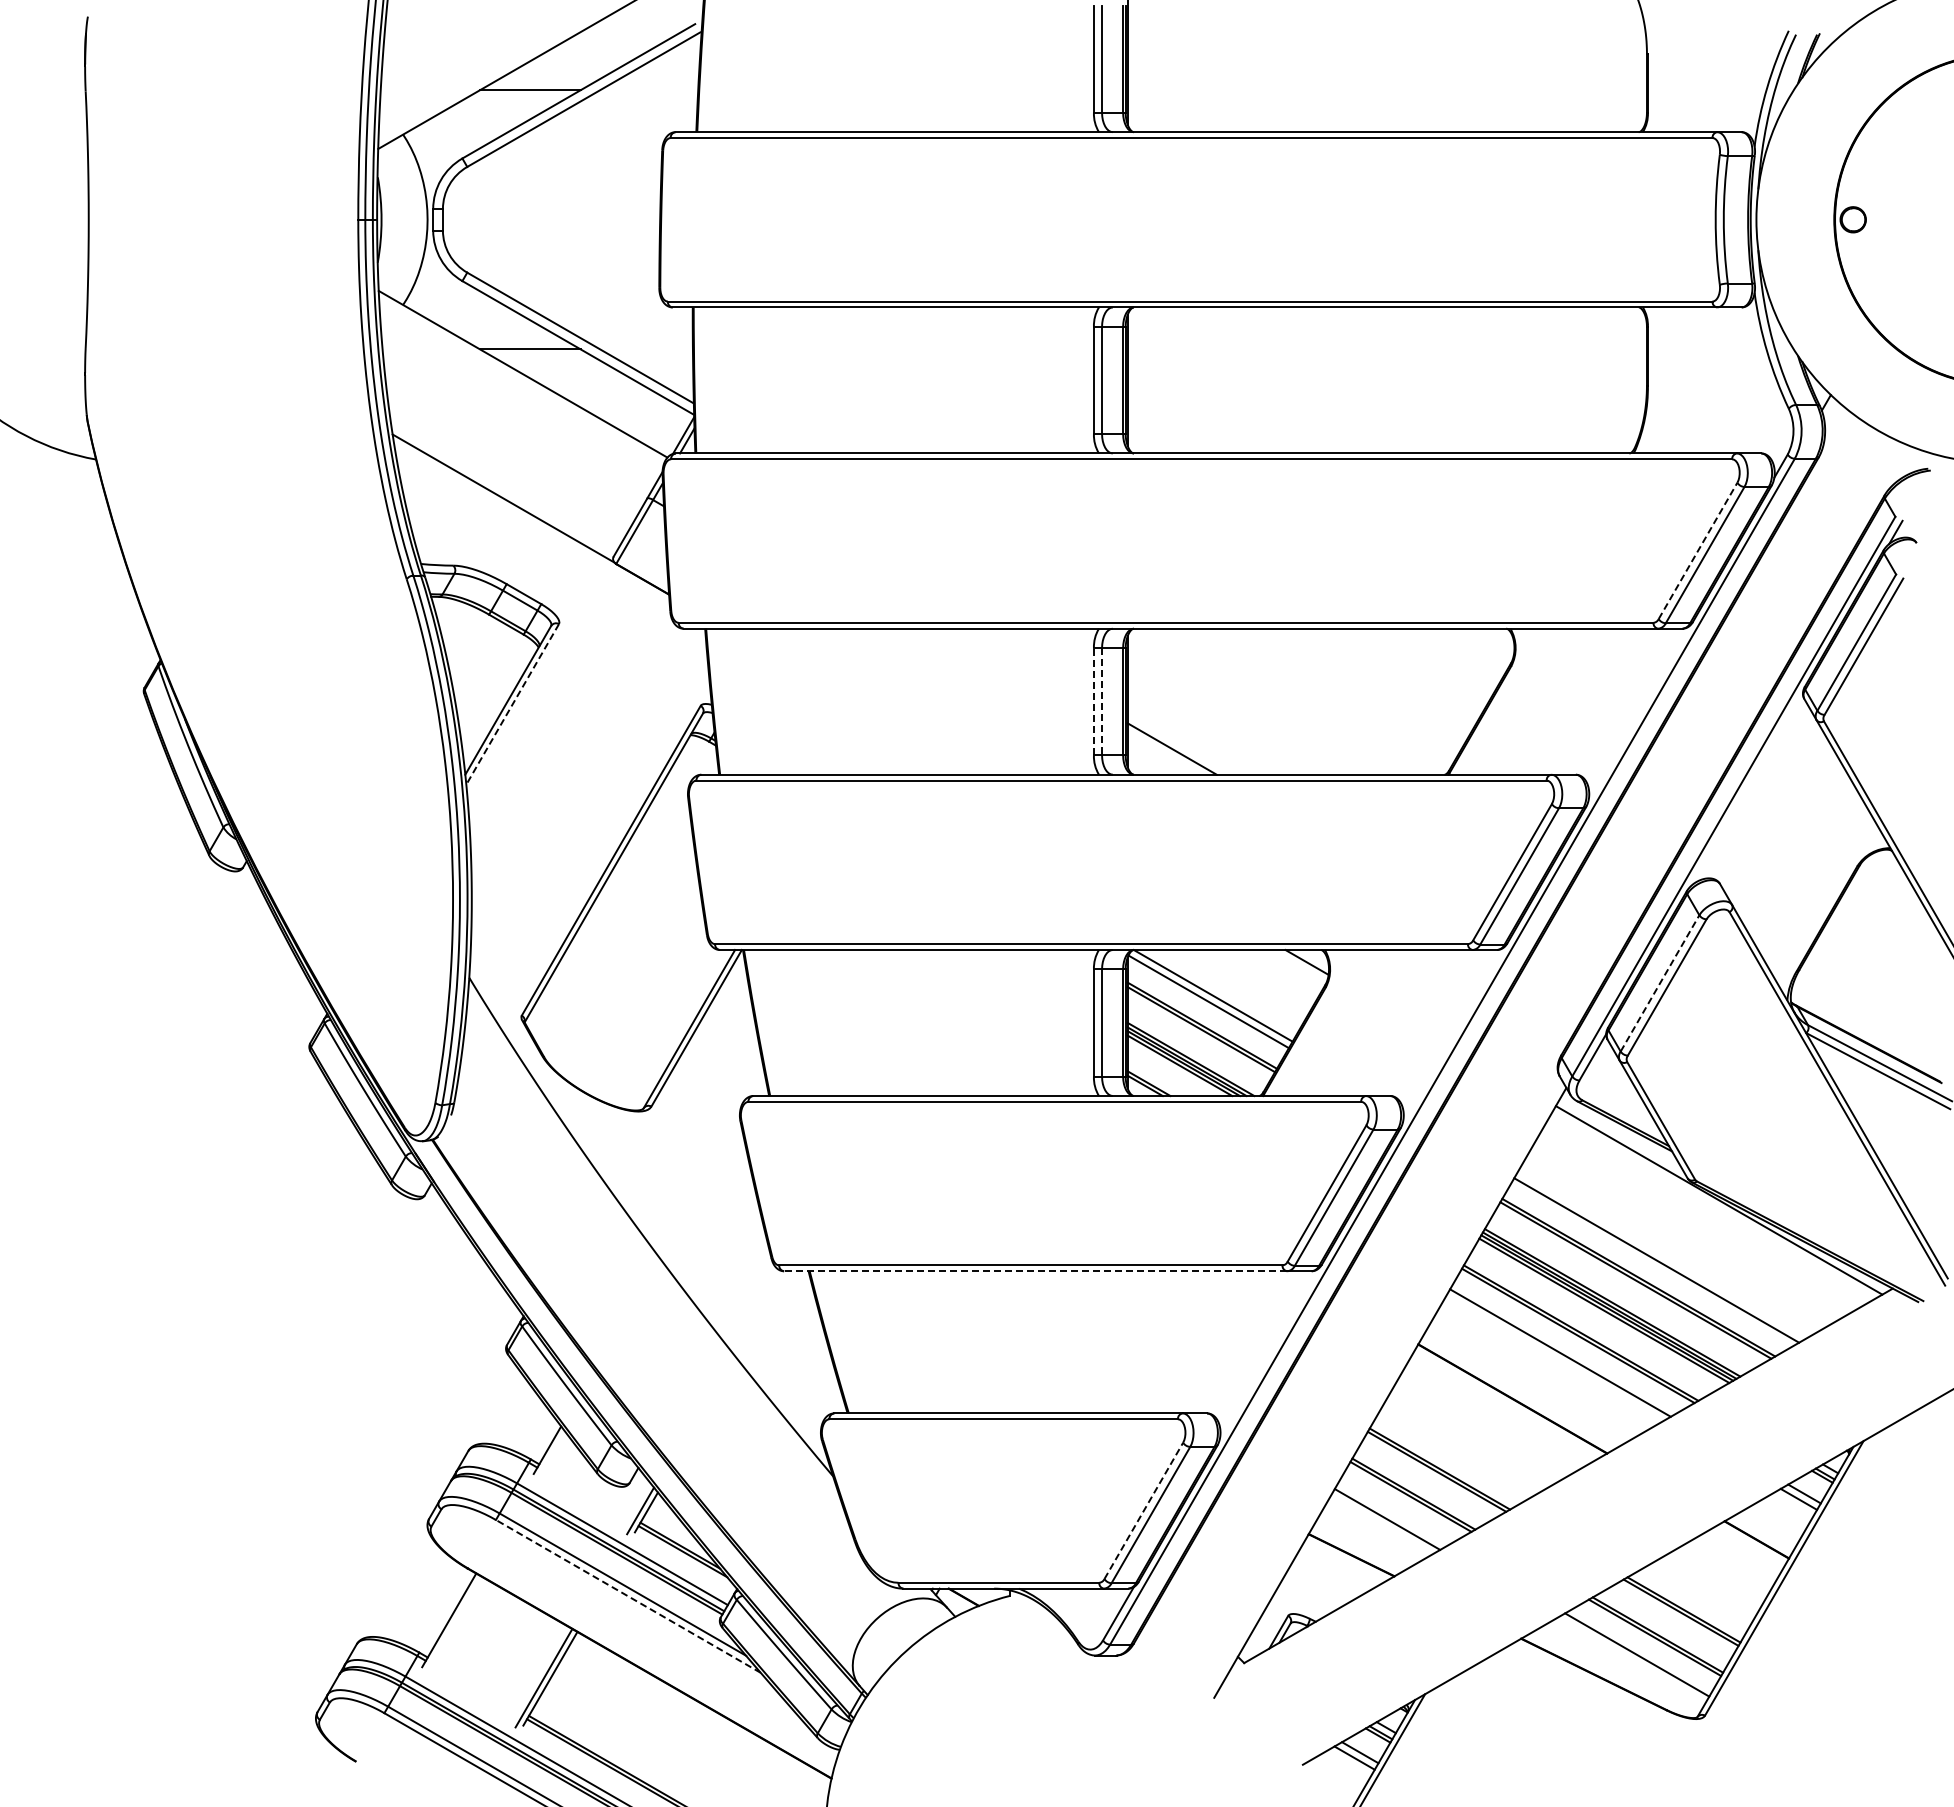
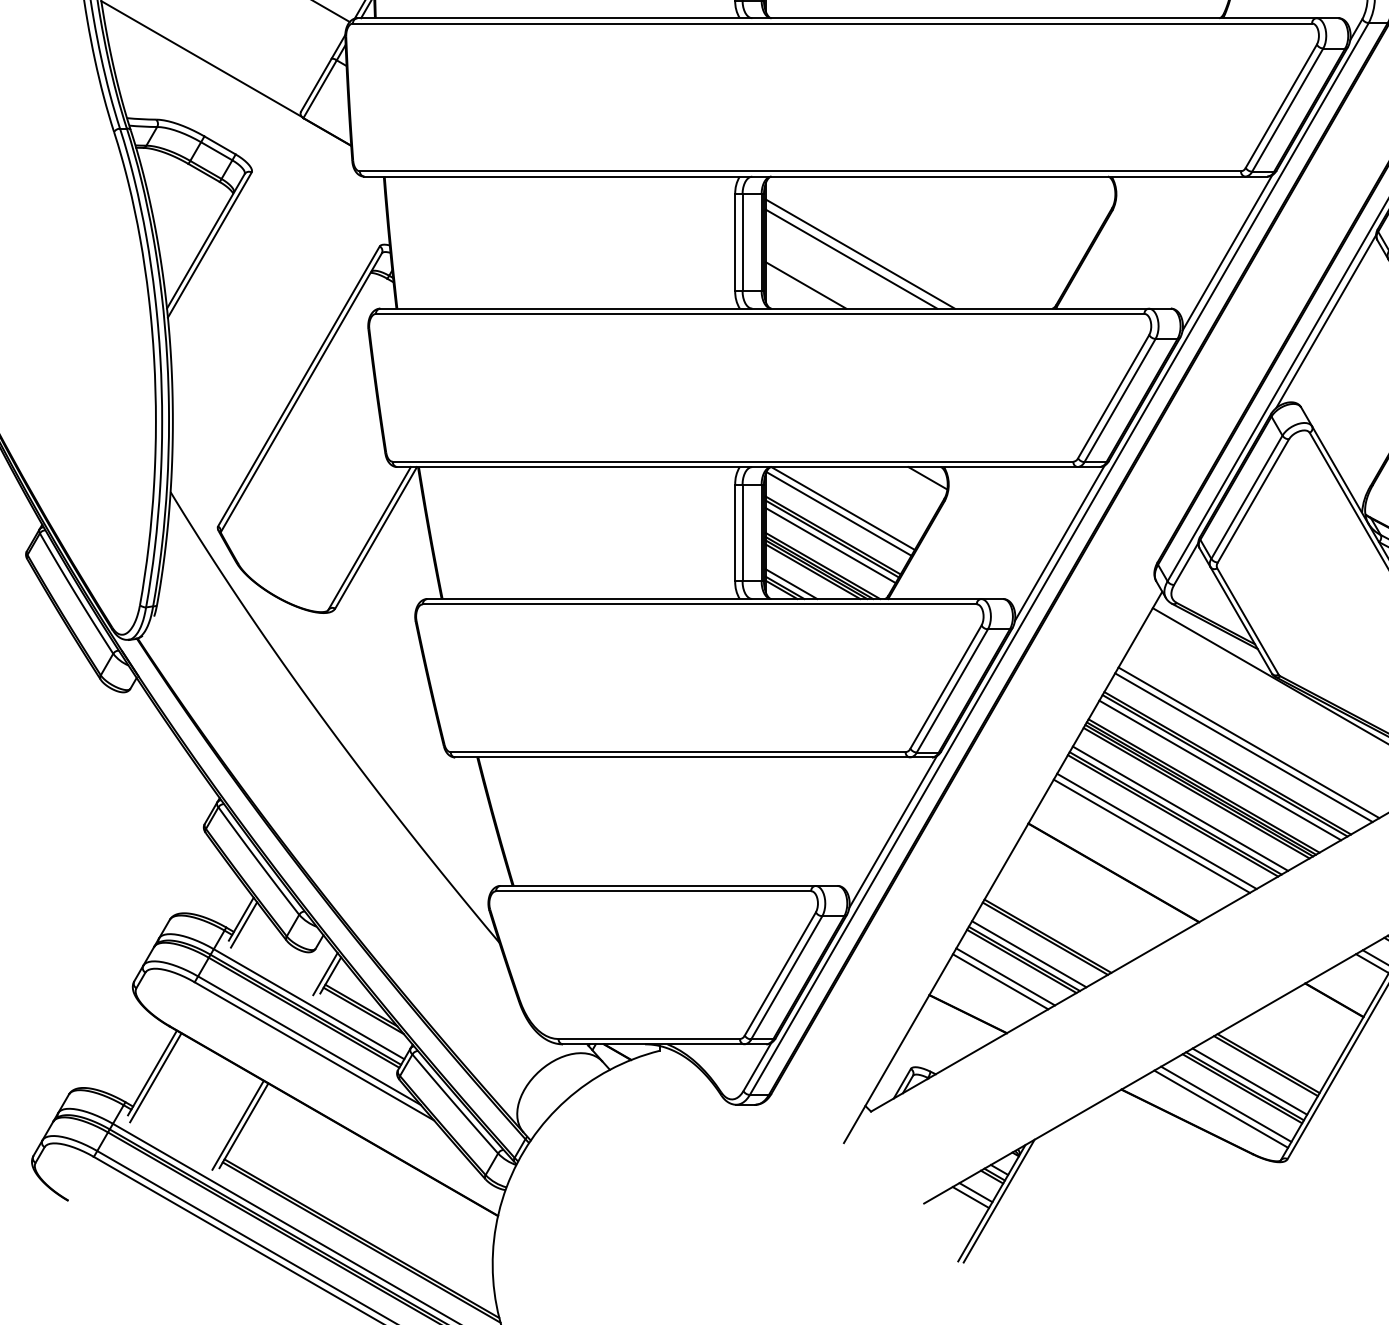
line: (1698, 550) -> (1281, 105), dashed -> solid
line: (1093, 701) -> (734, 242), dashed -> solid
line: (1102, 701) -> (742, 242), dashed -> solid
line: (512, 704) -> (209, 245), dashed -> solid
line: (1231, 713) -> (859, 253), added
line: (1638, 713) -> (1227, 253), added
line: (1222, 719) -> (851, 258), added
line: (1747, 788) -> (1325, 321), added
line: (1660, 983) -> (1247, 497), dashed -> solid
line: (1452, 1034) -> (1059, 543), added
line: (1199, 1036) -> (830, 545), added
line: (1155, 1079) -> (790, 584), added
line: (1661, 1254) -> (1248, 742), added
line: (1035, 1271) -> (682, 757), dashed -> solid
line: (1630, 1285) -> (1220, 770), added
line: (1586, 1327) -> (1180, 808), added
line: (1268, 1353) -> (893, 831), added
line: (1554, 1358) -> (1151, 836), added
line: (550, 1456) -> (244, 924), added
line: (1418, 1488) -> (1028, 953), added
line: (1143, 1510) -> (780, 973), dashed -> solid
line: (1392, 1513) -> (1005, 976), added
line: (628, 1596) -> (314, 1051), dashed -> solid
line: (452, 1625) -> (155, 1077), added
line: (1662, 1629) -> (1249, 1081), added
line: (1631, 1660) -> (1221, 1109), added

